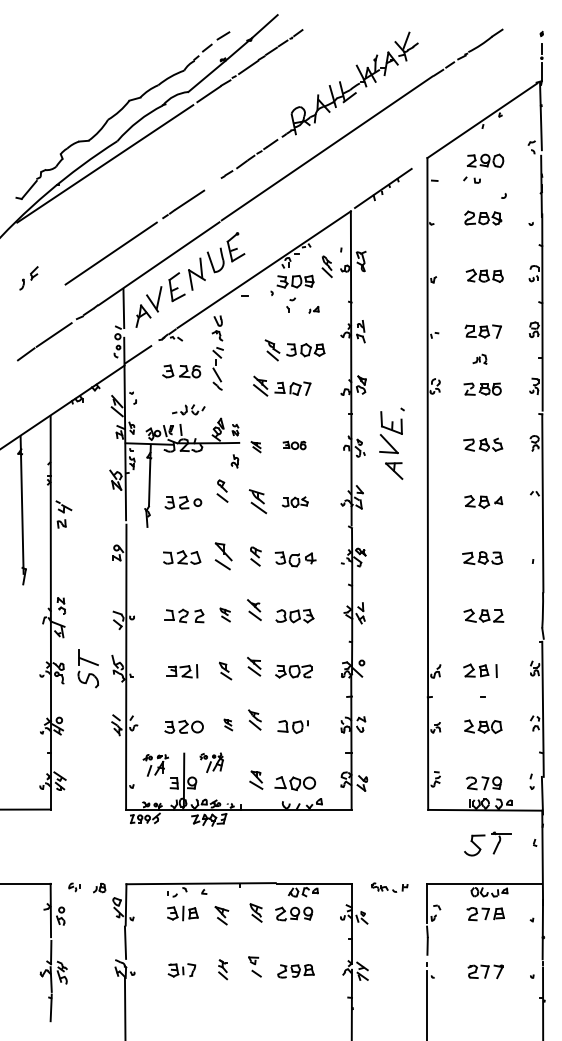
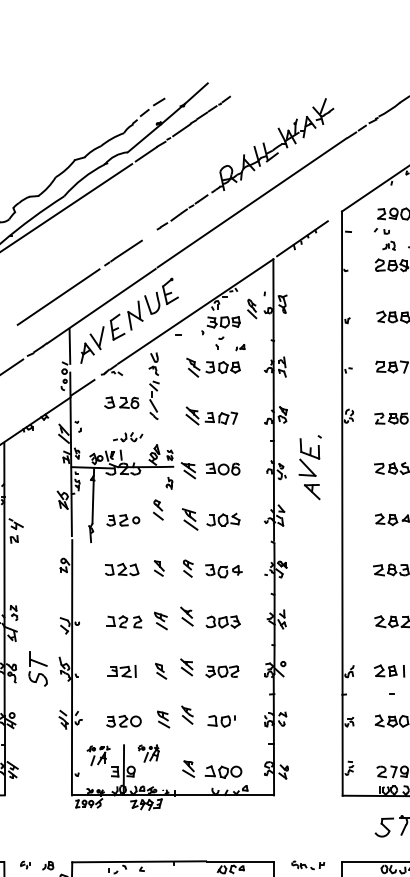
part: (294, 350) -> (213, 367), moved
part: (479, 358) -> (388, 245), moved
part: (294, 445) -> (222, 469), size x1.67
part: (255, 446) -> (187, 470), size x1.67
part: (295, 501) -> (223, 519), size x1.43
part: (223, 556) -> (159, 568), size x0.62
part: (224, 614) -> (160, 620), size x1.43
part: (228, 724) -> (163, 719), size x1.67

